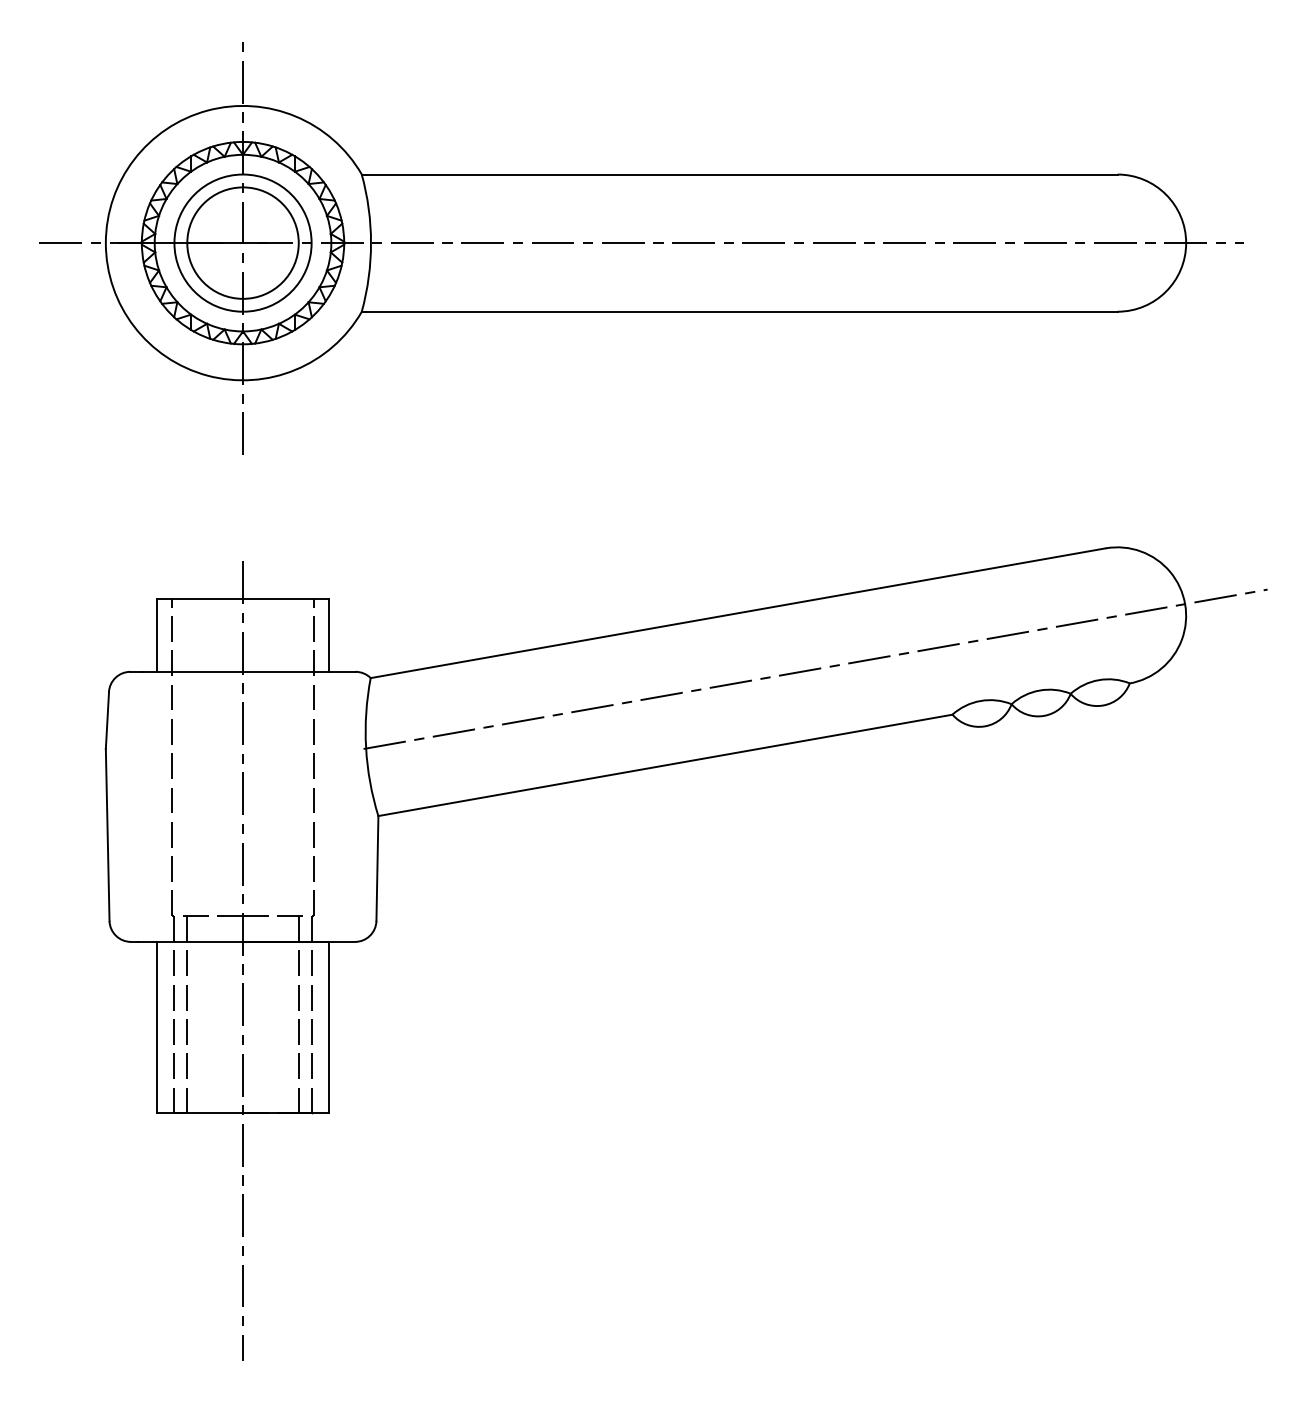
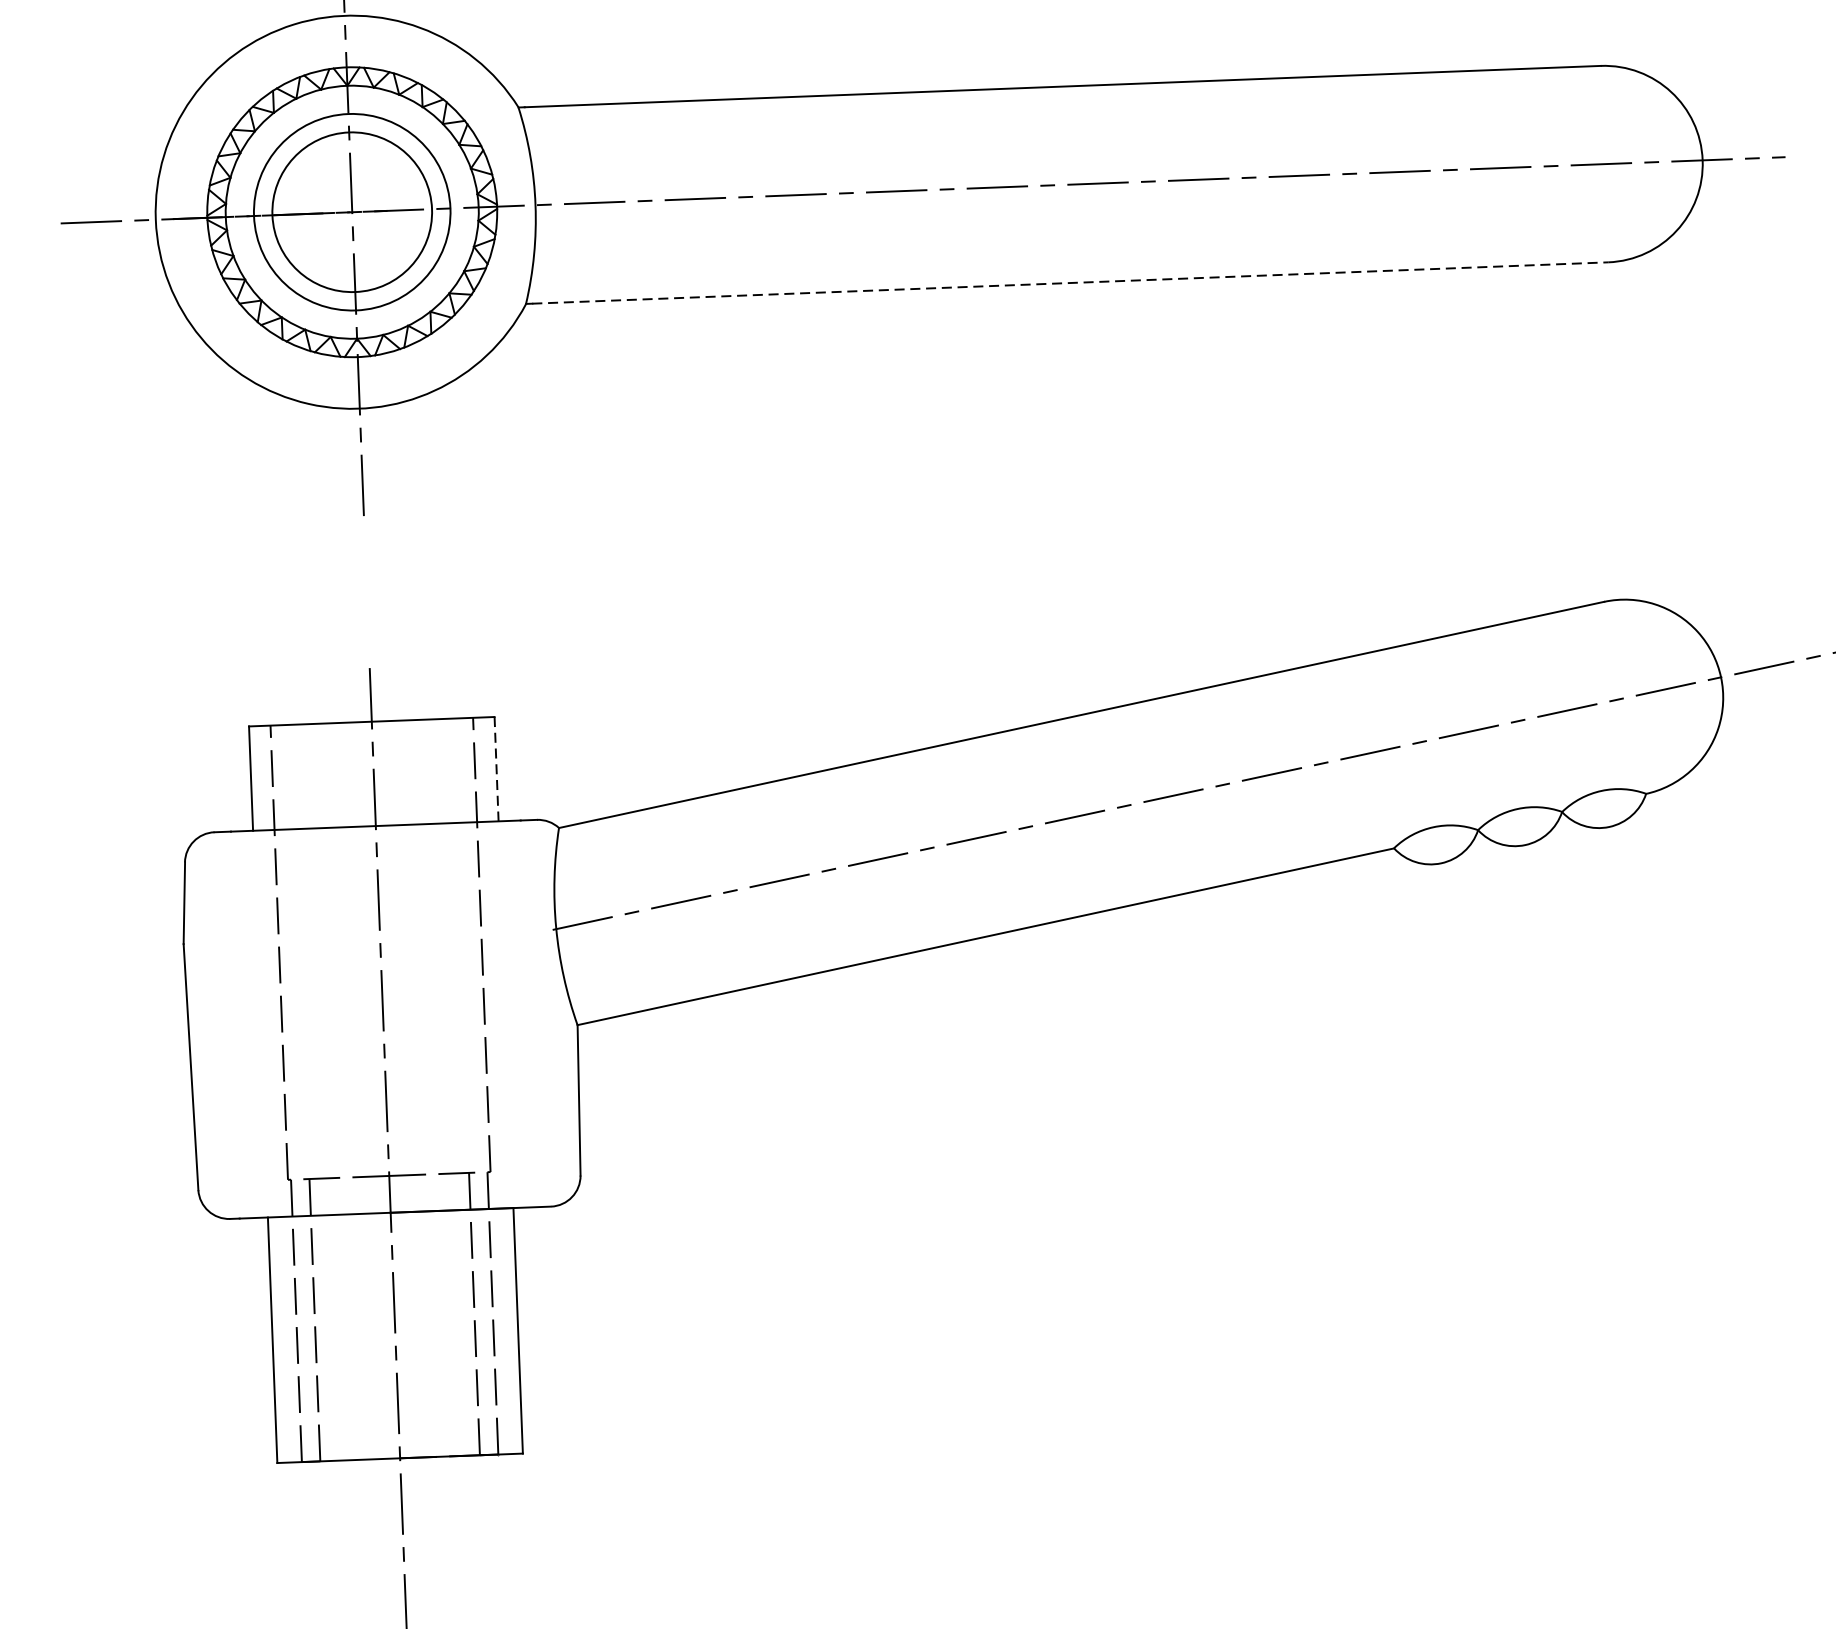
line: (741, 311) -> (1069, 282), solid -> dashed
line: (328, 635) -> (496, 769), solid -> dashed

